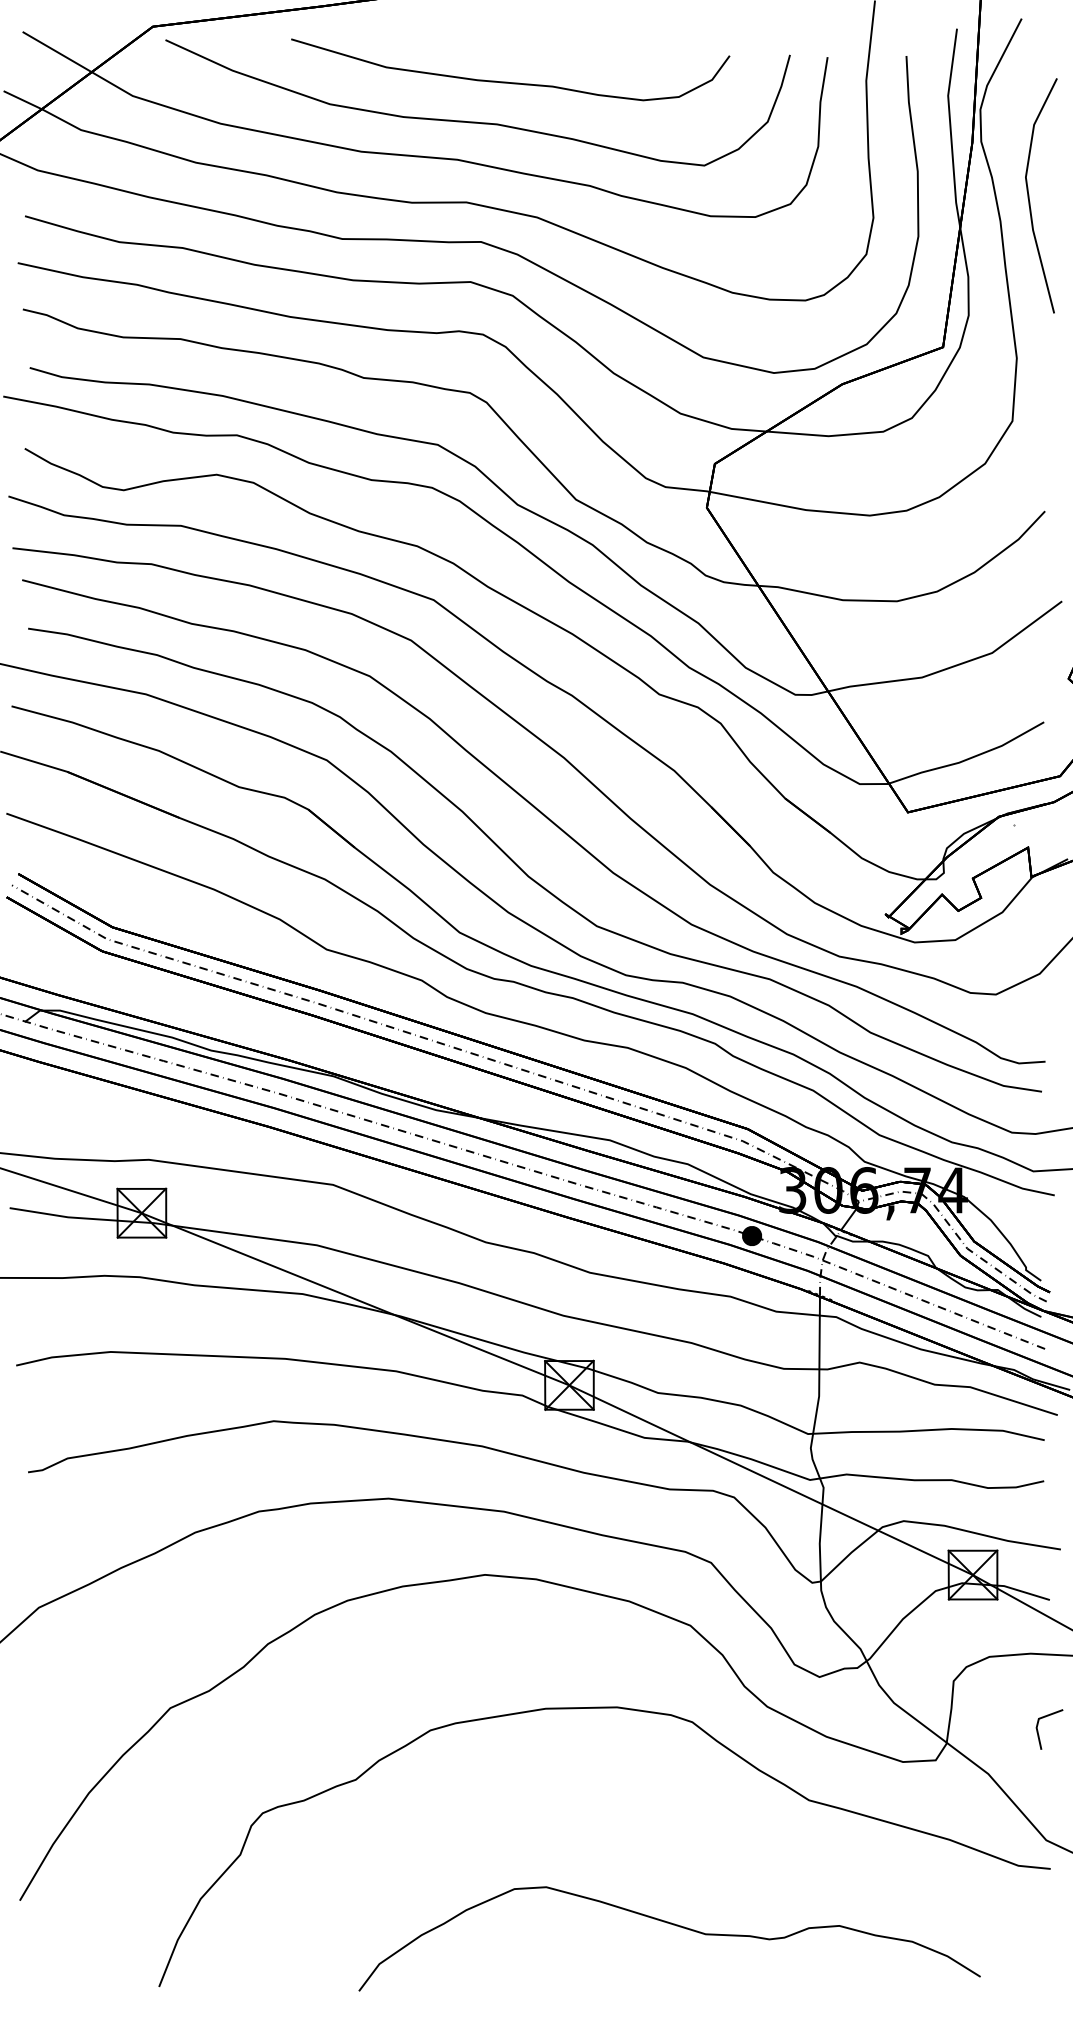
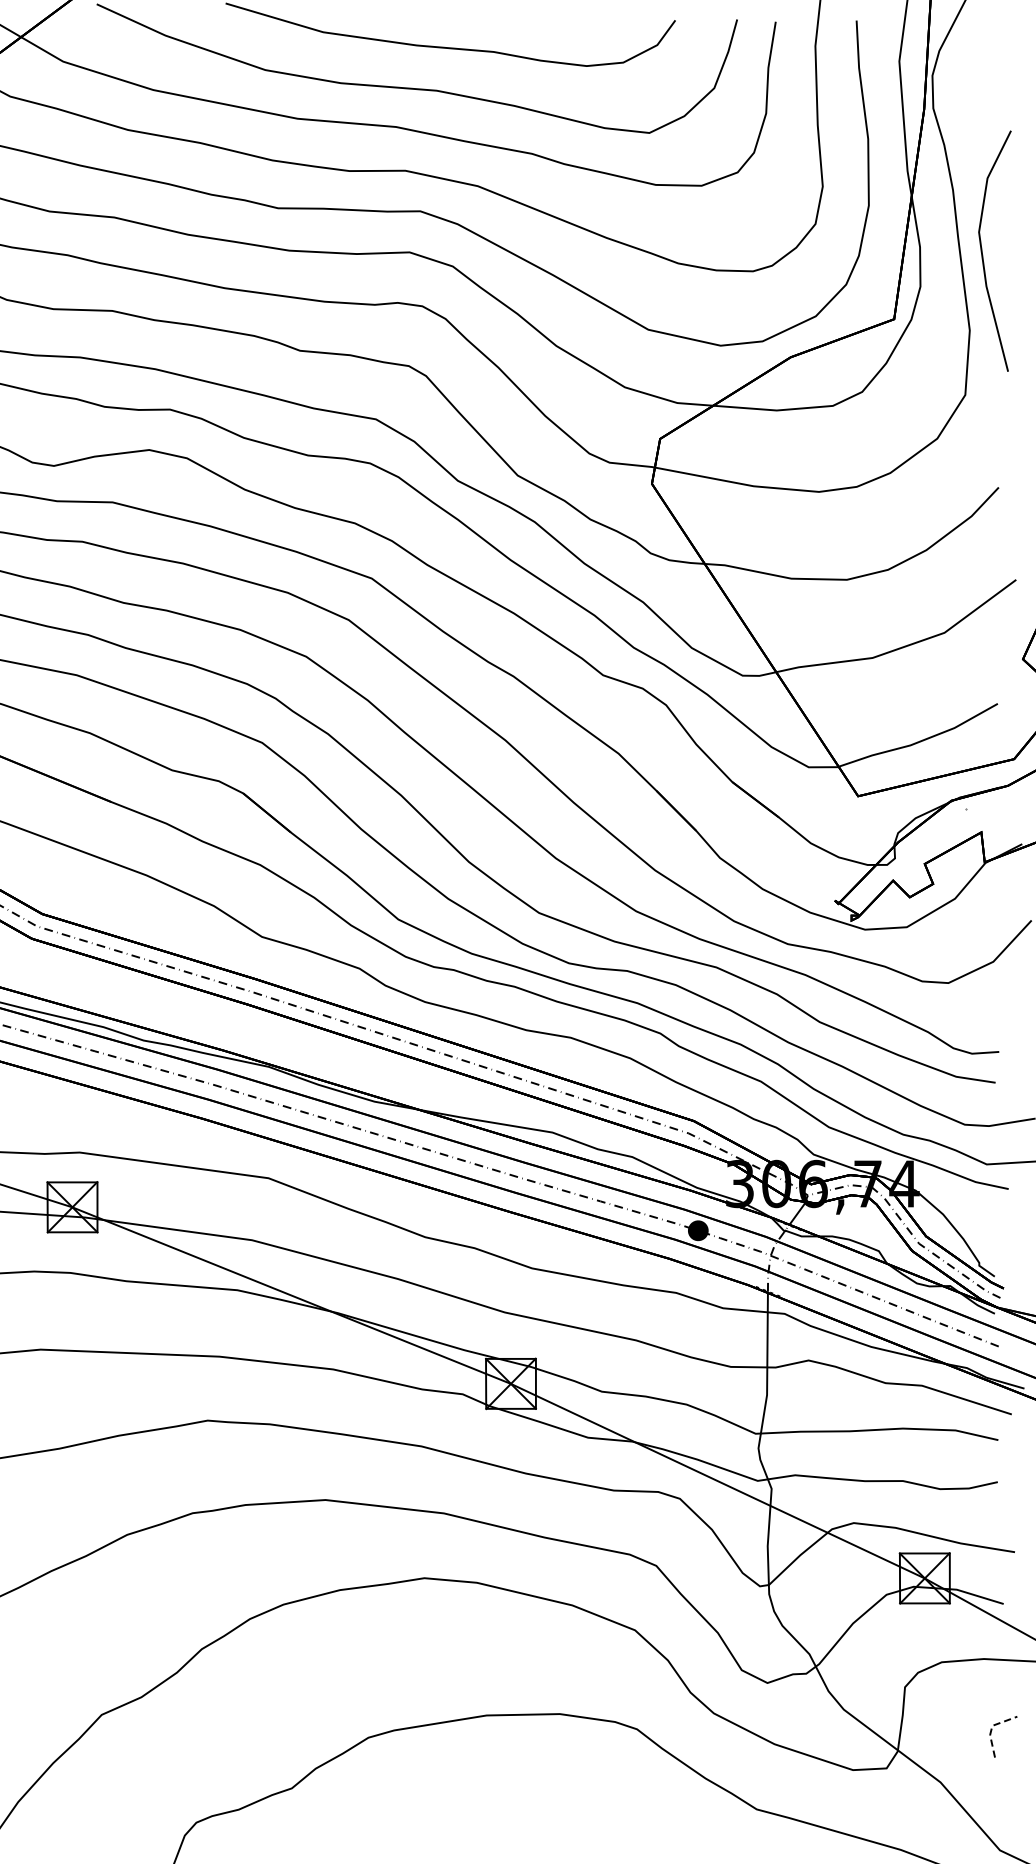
line: (1029, 195) -> (982, 250), moved
line: (1038, 1721) -> (992, 1728), solid -> dashed

